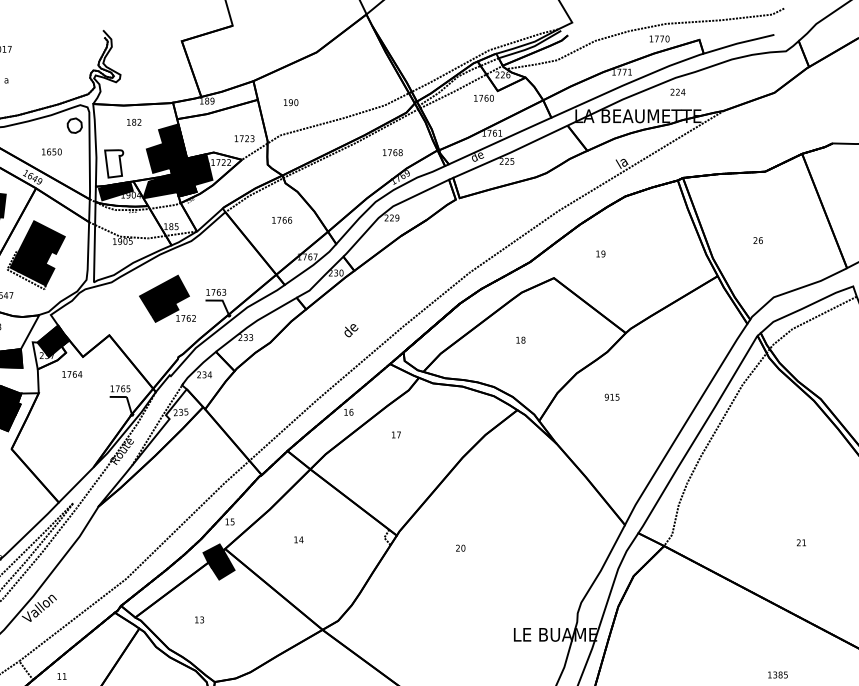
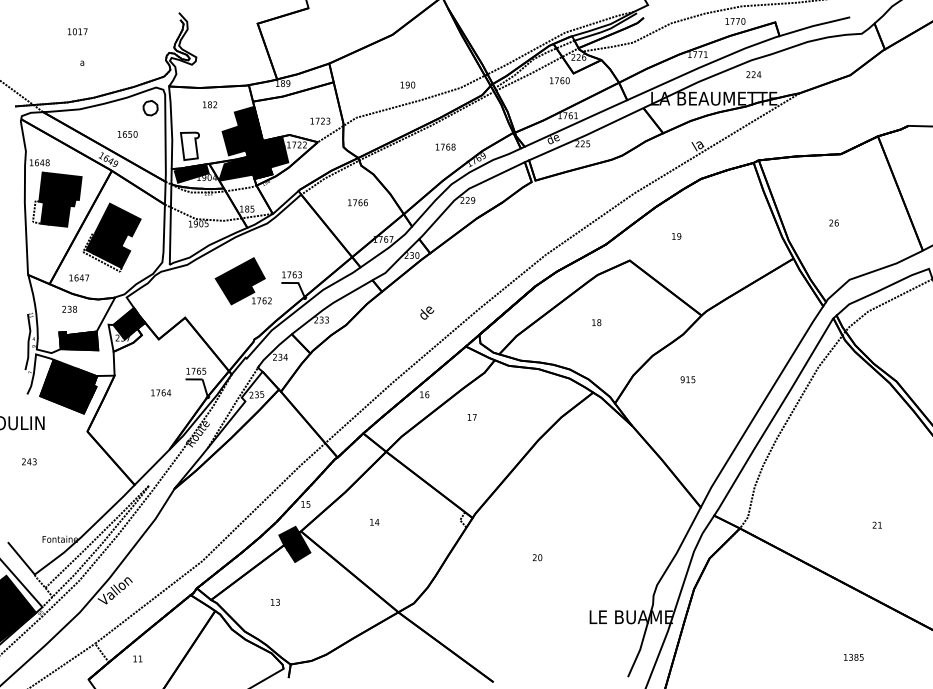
text: (290, 102) -> (407, 84), moved
text: (392, 152) -> (445, 146), moved
text: (72, 374) -> (161, 392), moved
text: (460, 548) -> (537, 557), moved

